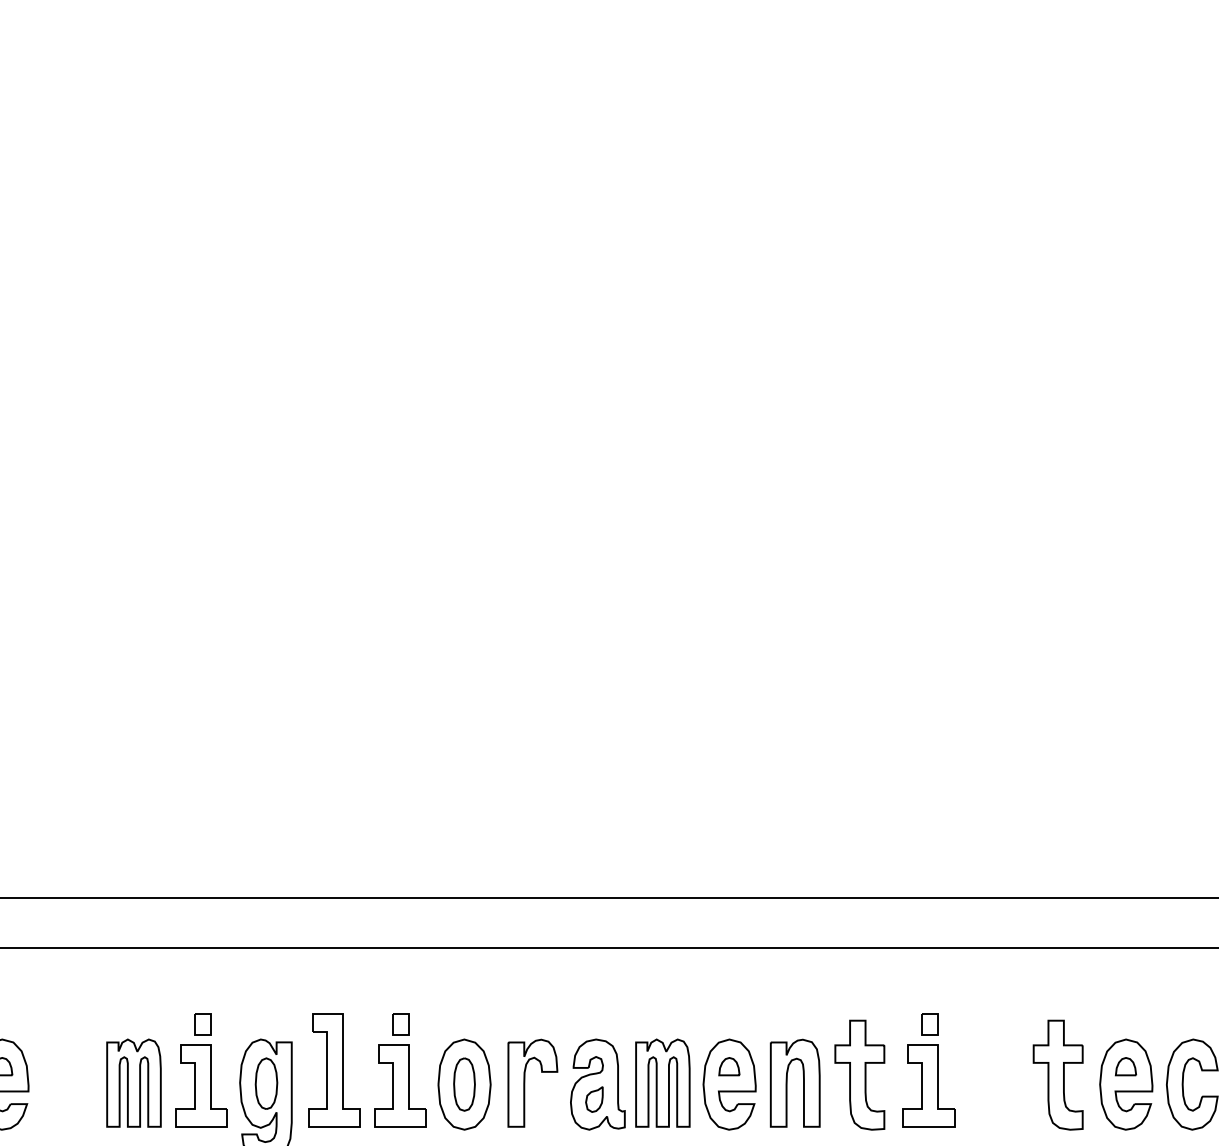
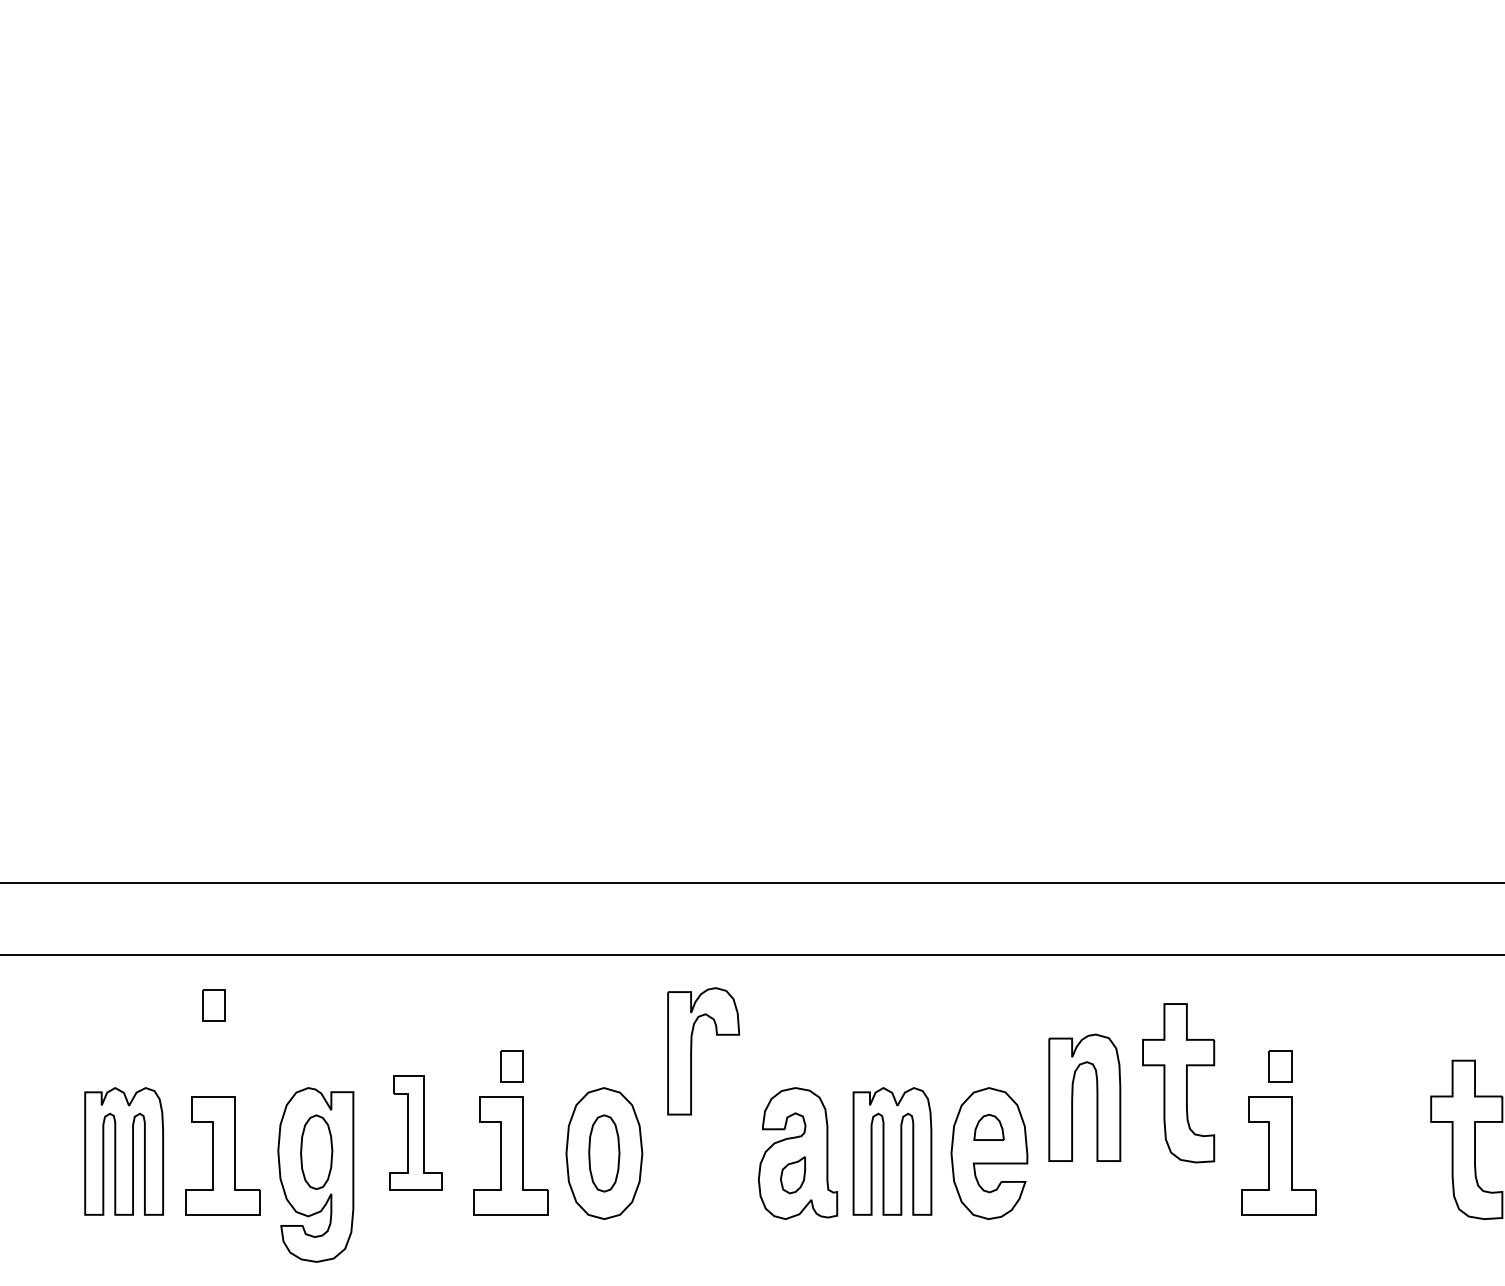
part: (202, 1024) -> (213, 1005), moved
part: (334, 1070) -> (415, 1133), size x0.7
part: (859, 1074) -> (1178, 1082), moved
part: (525, 1082) -> (692, 1050), moved
part: (787, 1082) -> (1073, 1096), moved

